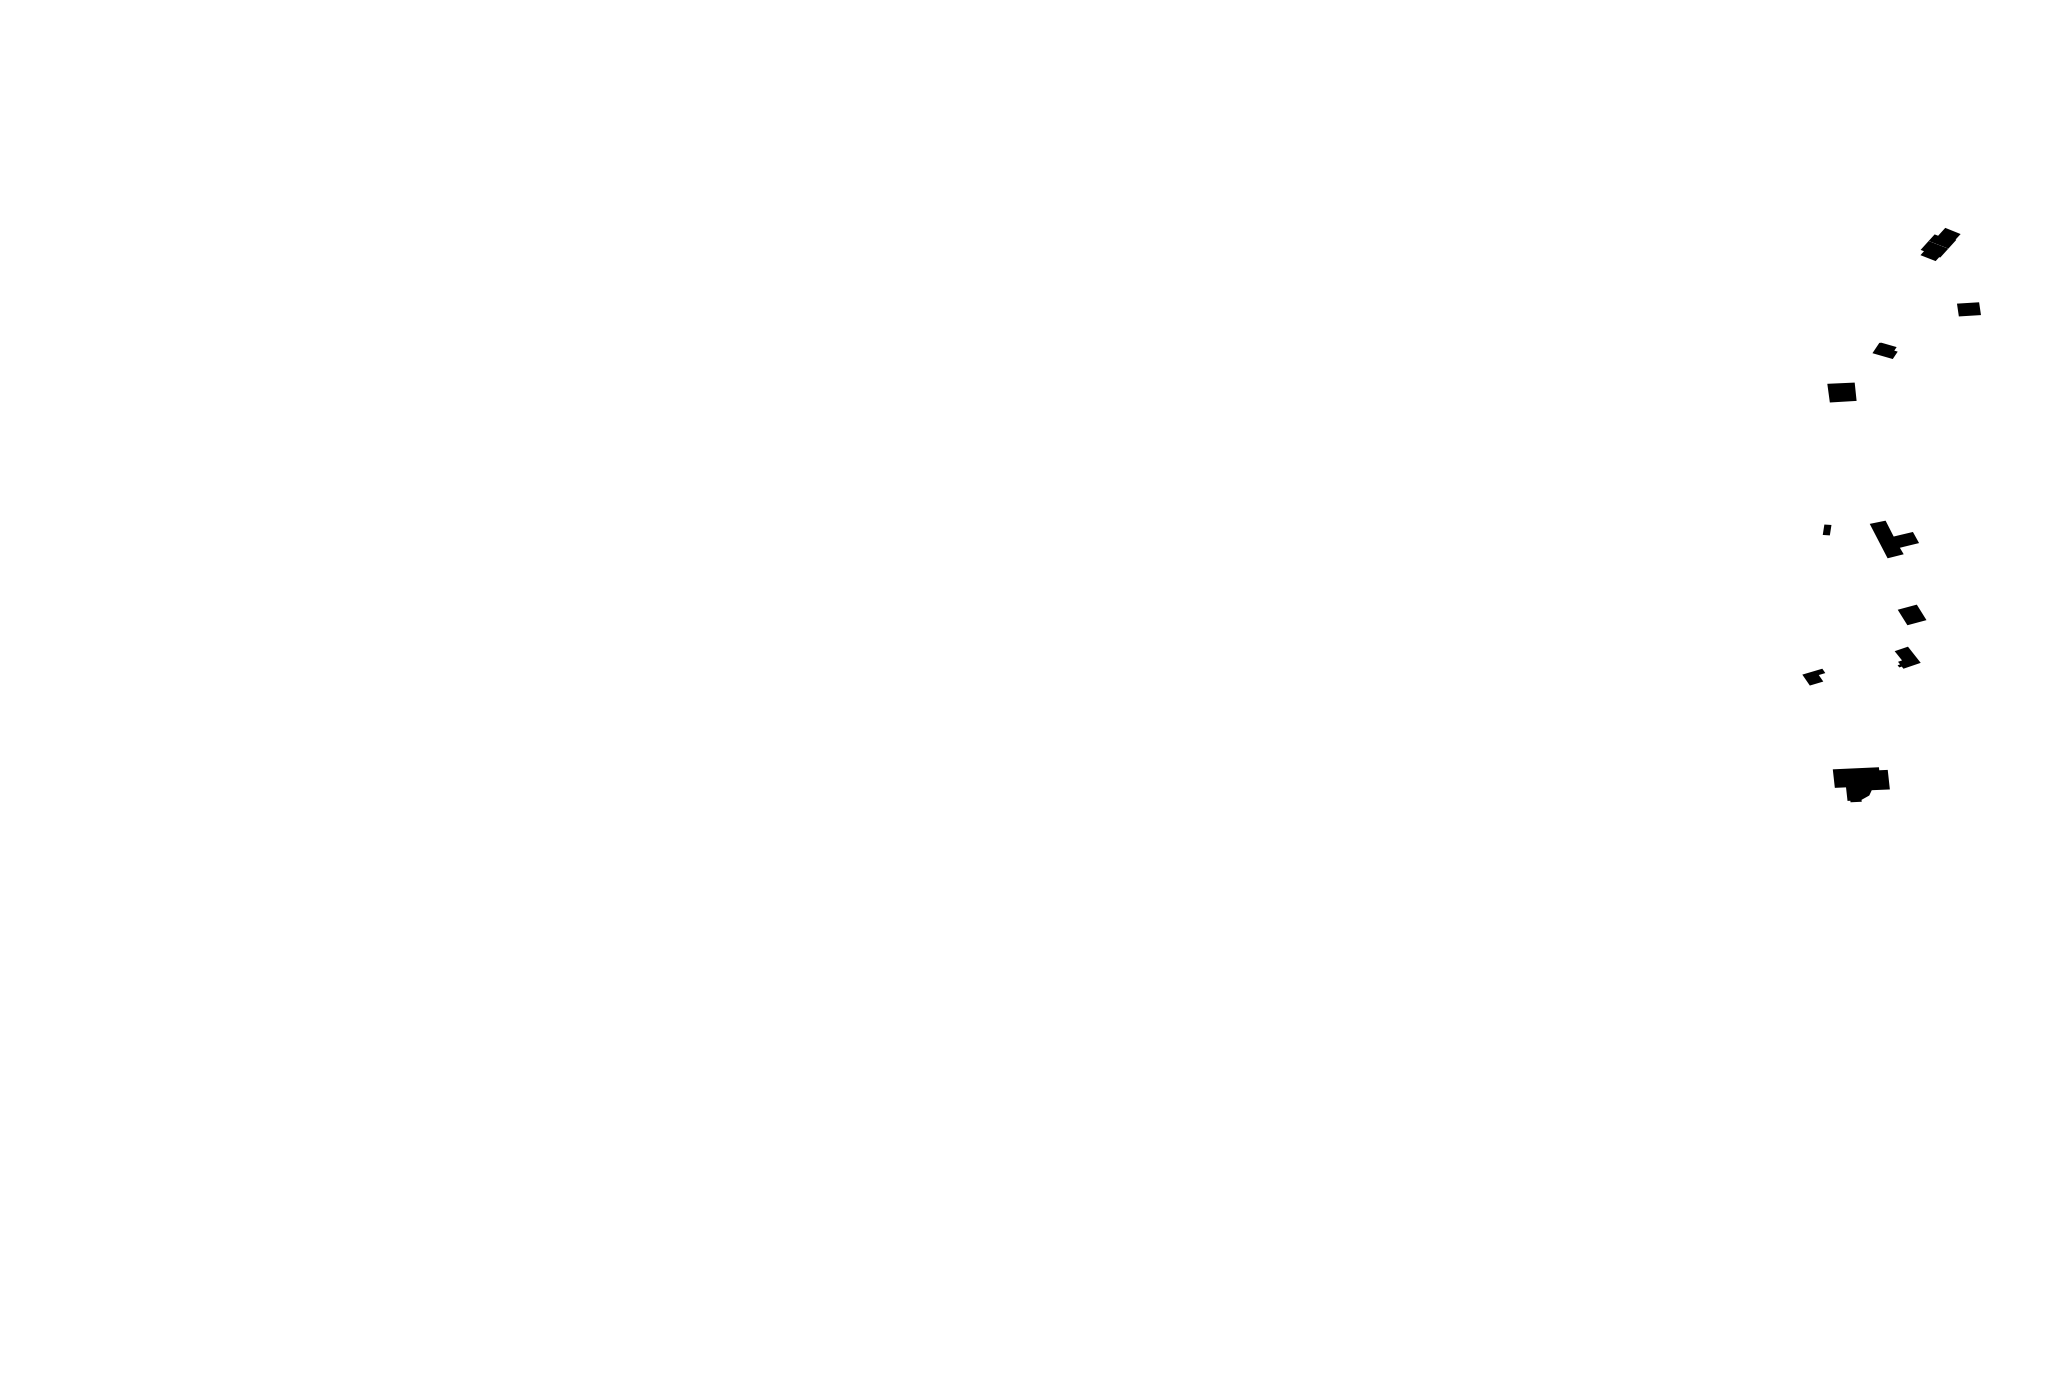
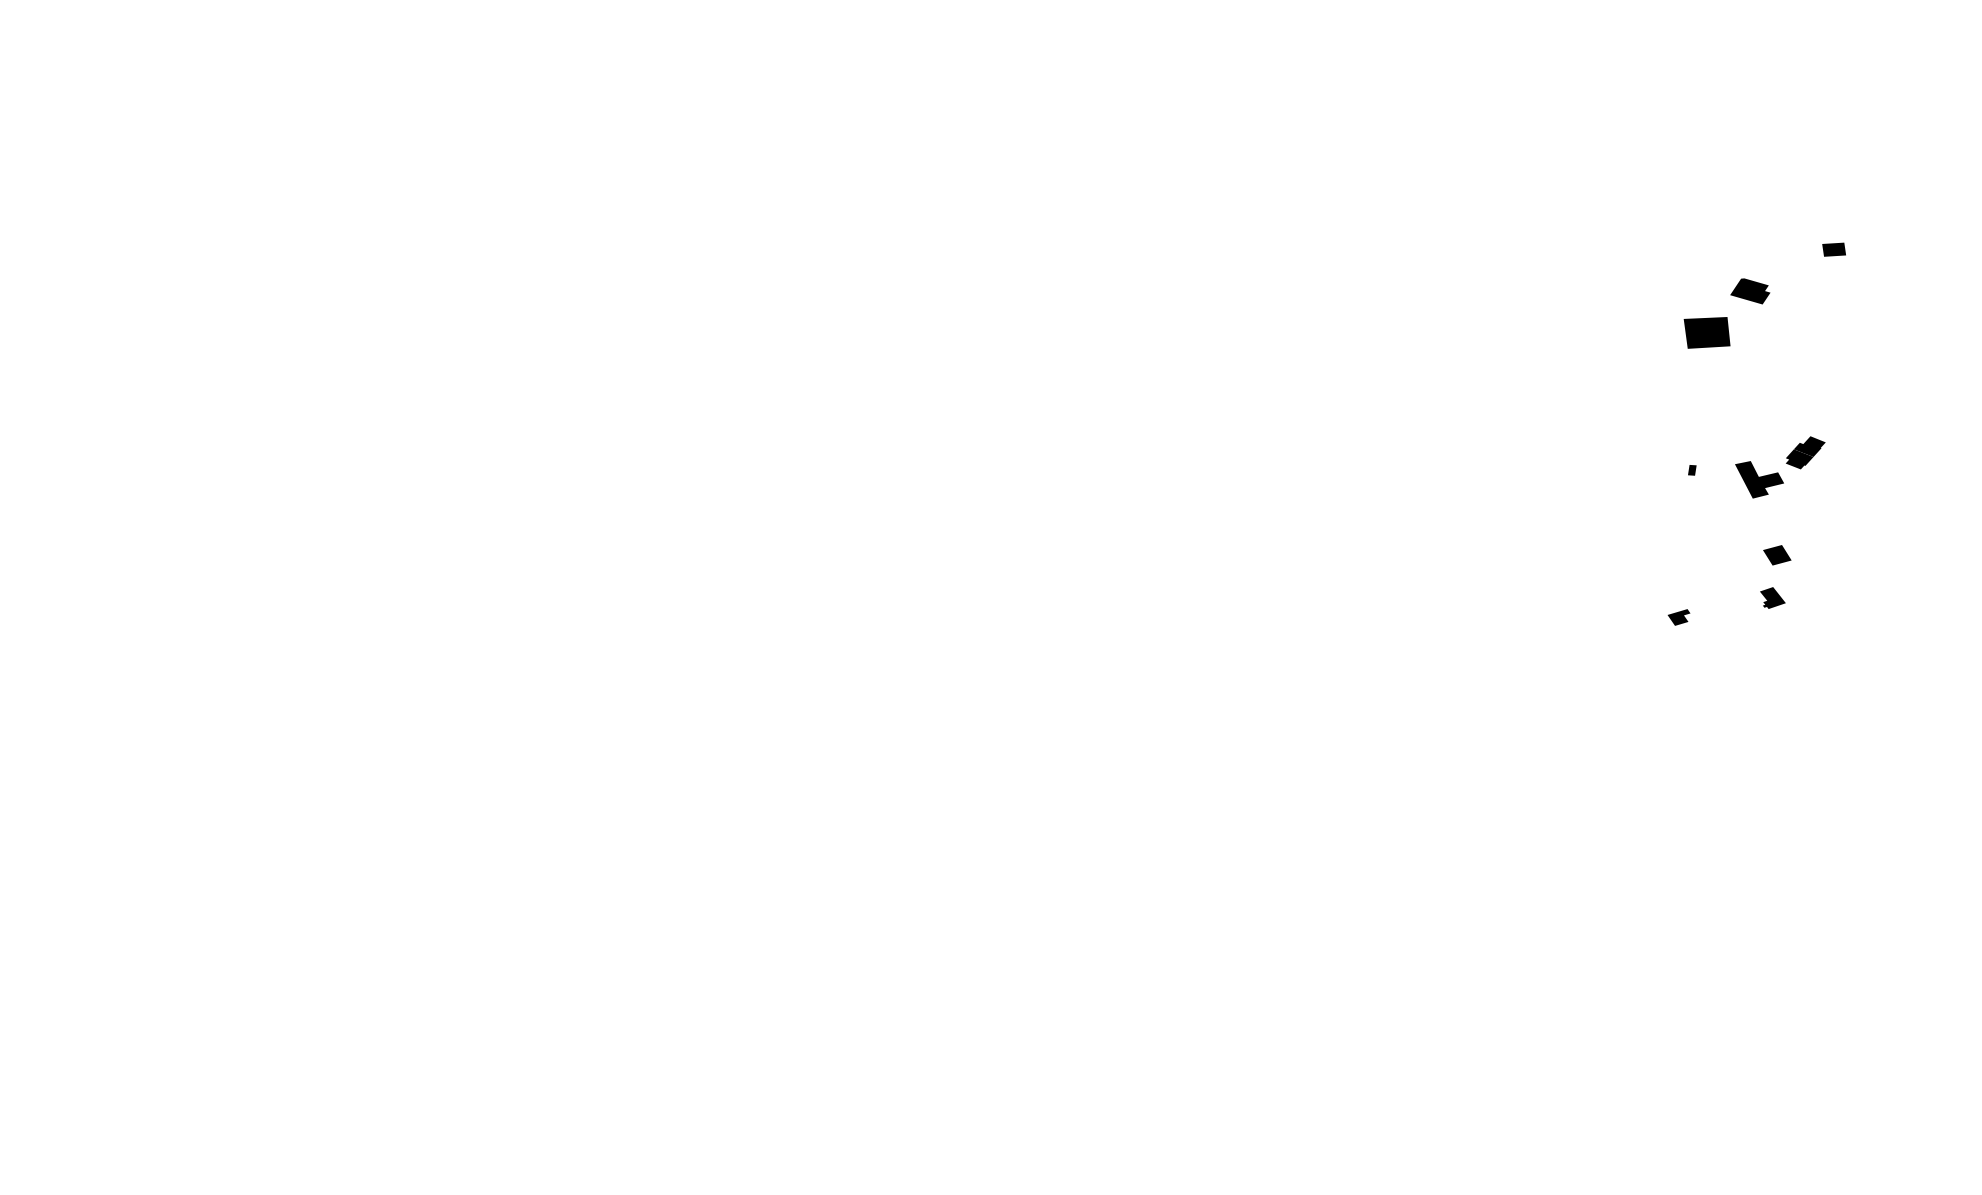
part: (1940, 244) -> (1805, 452), moved
part: (1884, 350) -> (1749, 290), size x1.6
part: (1841, 392) -> (1706, 332), size x1.6
fill: (1860, 784) -> (1725, 724), removed

